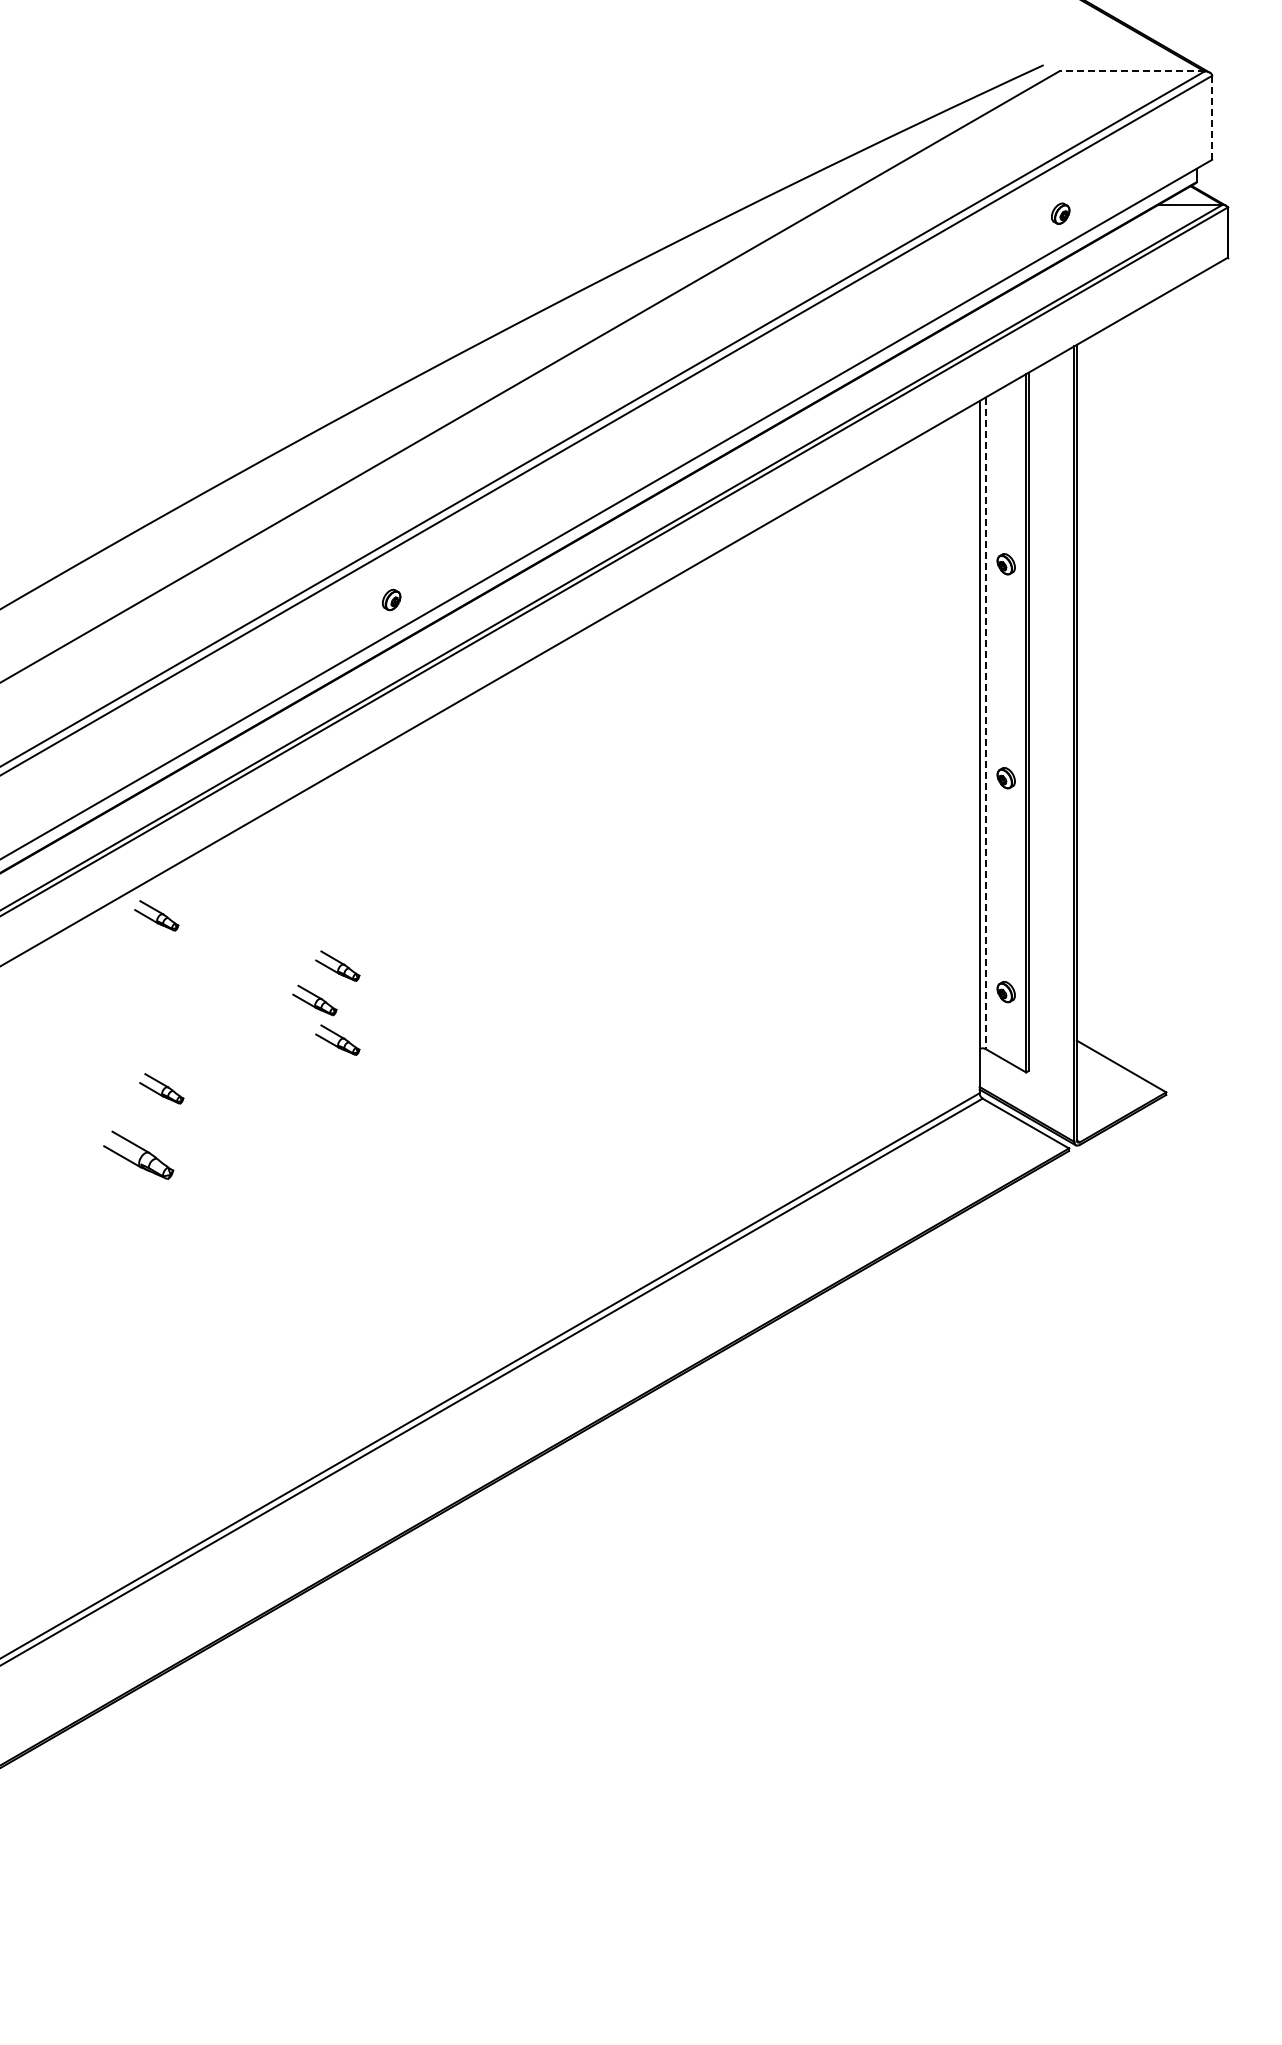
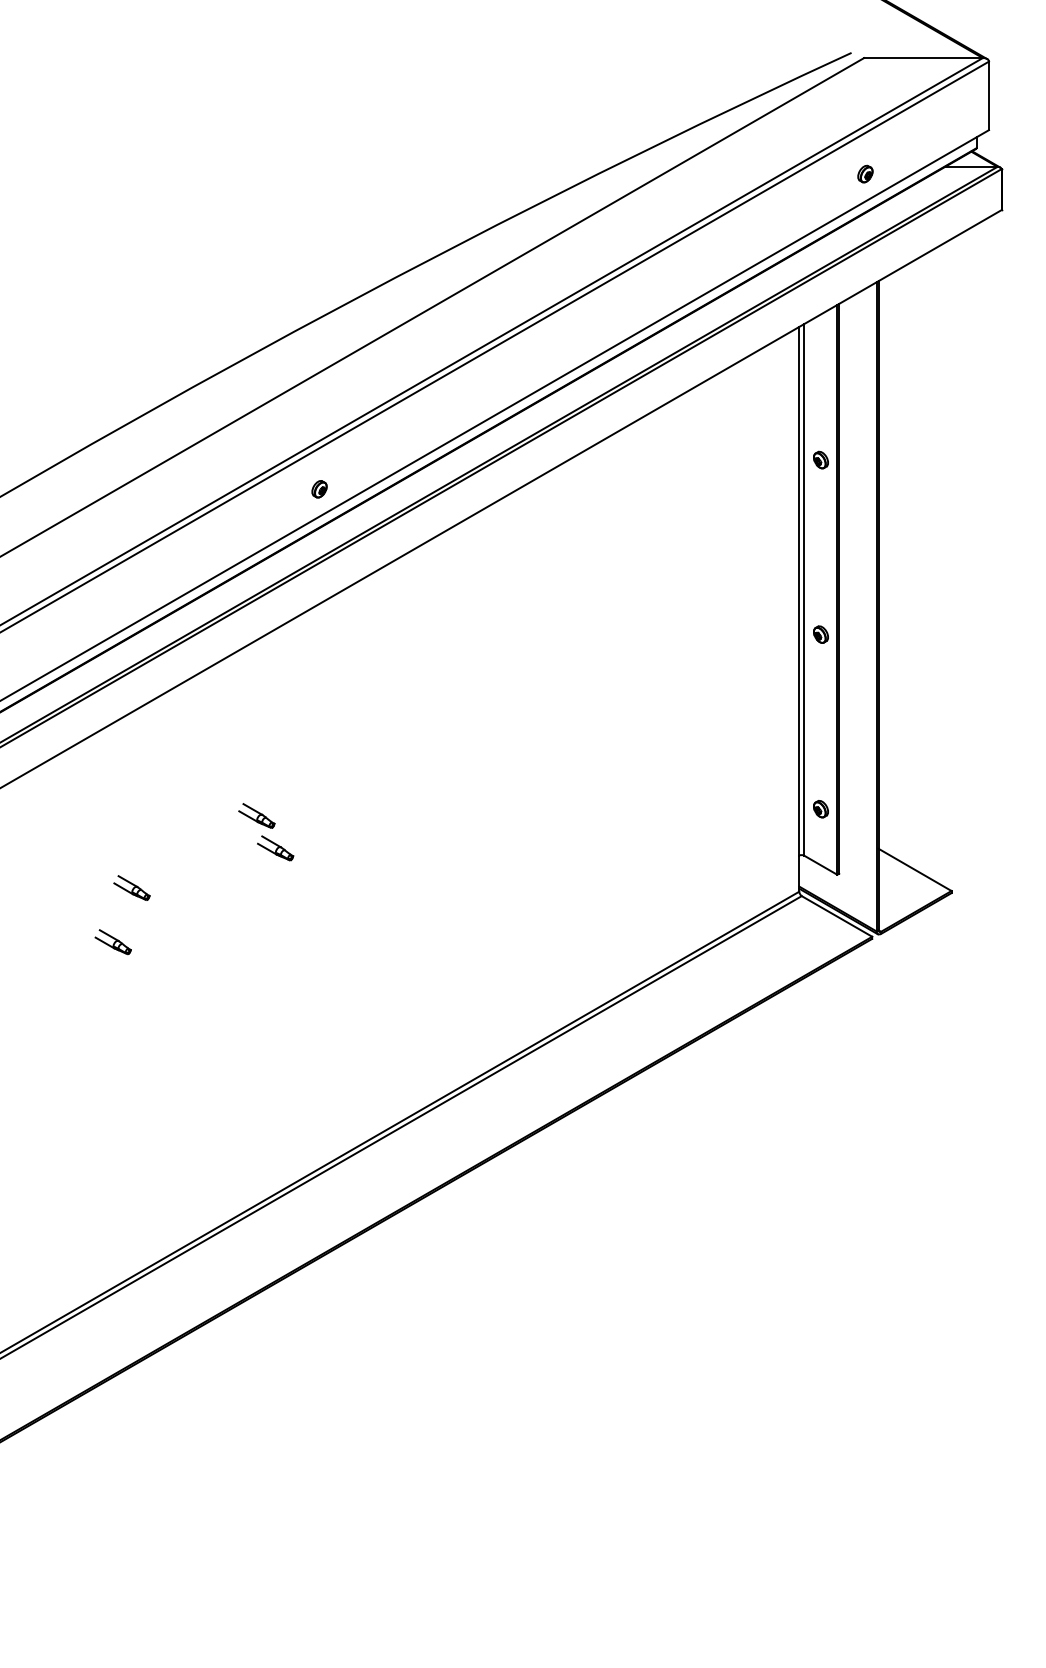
line: (1131, 71) -> (923, 58), dashed -> solid
line: (1212, 117) -> (989, 95), dashed -> solid
line: (985, 723) -> (804, 590), dashed -> solid
part: (156, 915) -> (127, 746), removed
part: (337, 965) -> (275, 787), removed
part: (138, 1154) -> (113, 941), size x0.62

